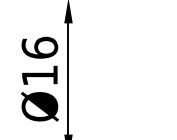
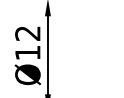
text: (39, 46) -> (27, 32), Ø16 -> Ø12

